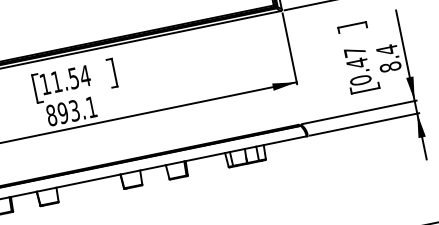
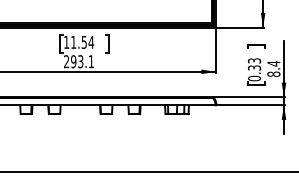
text: (356, 57) -> (254, 64), 0.47 -> 0.33
text: (51, 115) -> (66, 61), 893.1 -> 293.1

